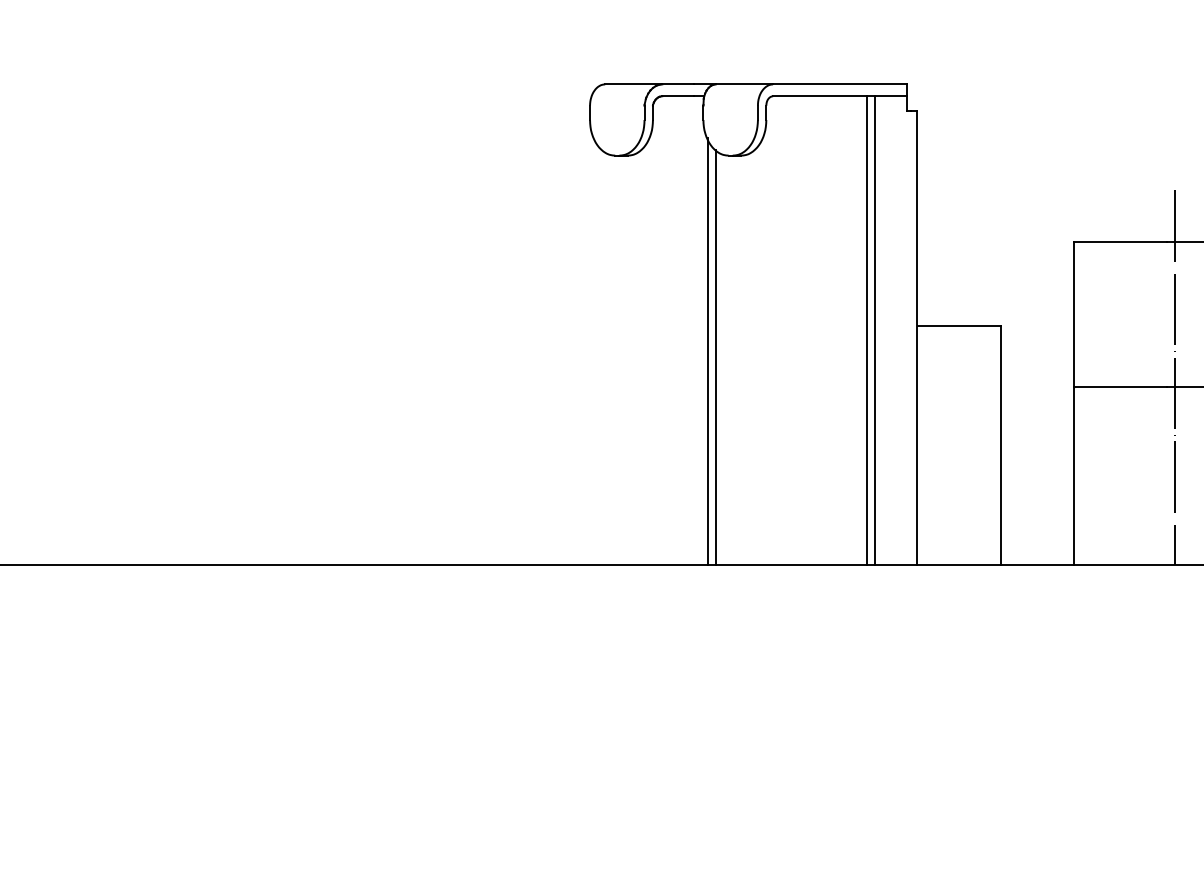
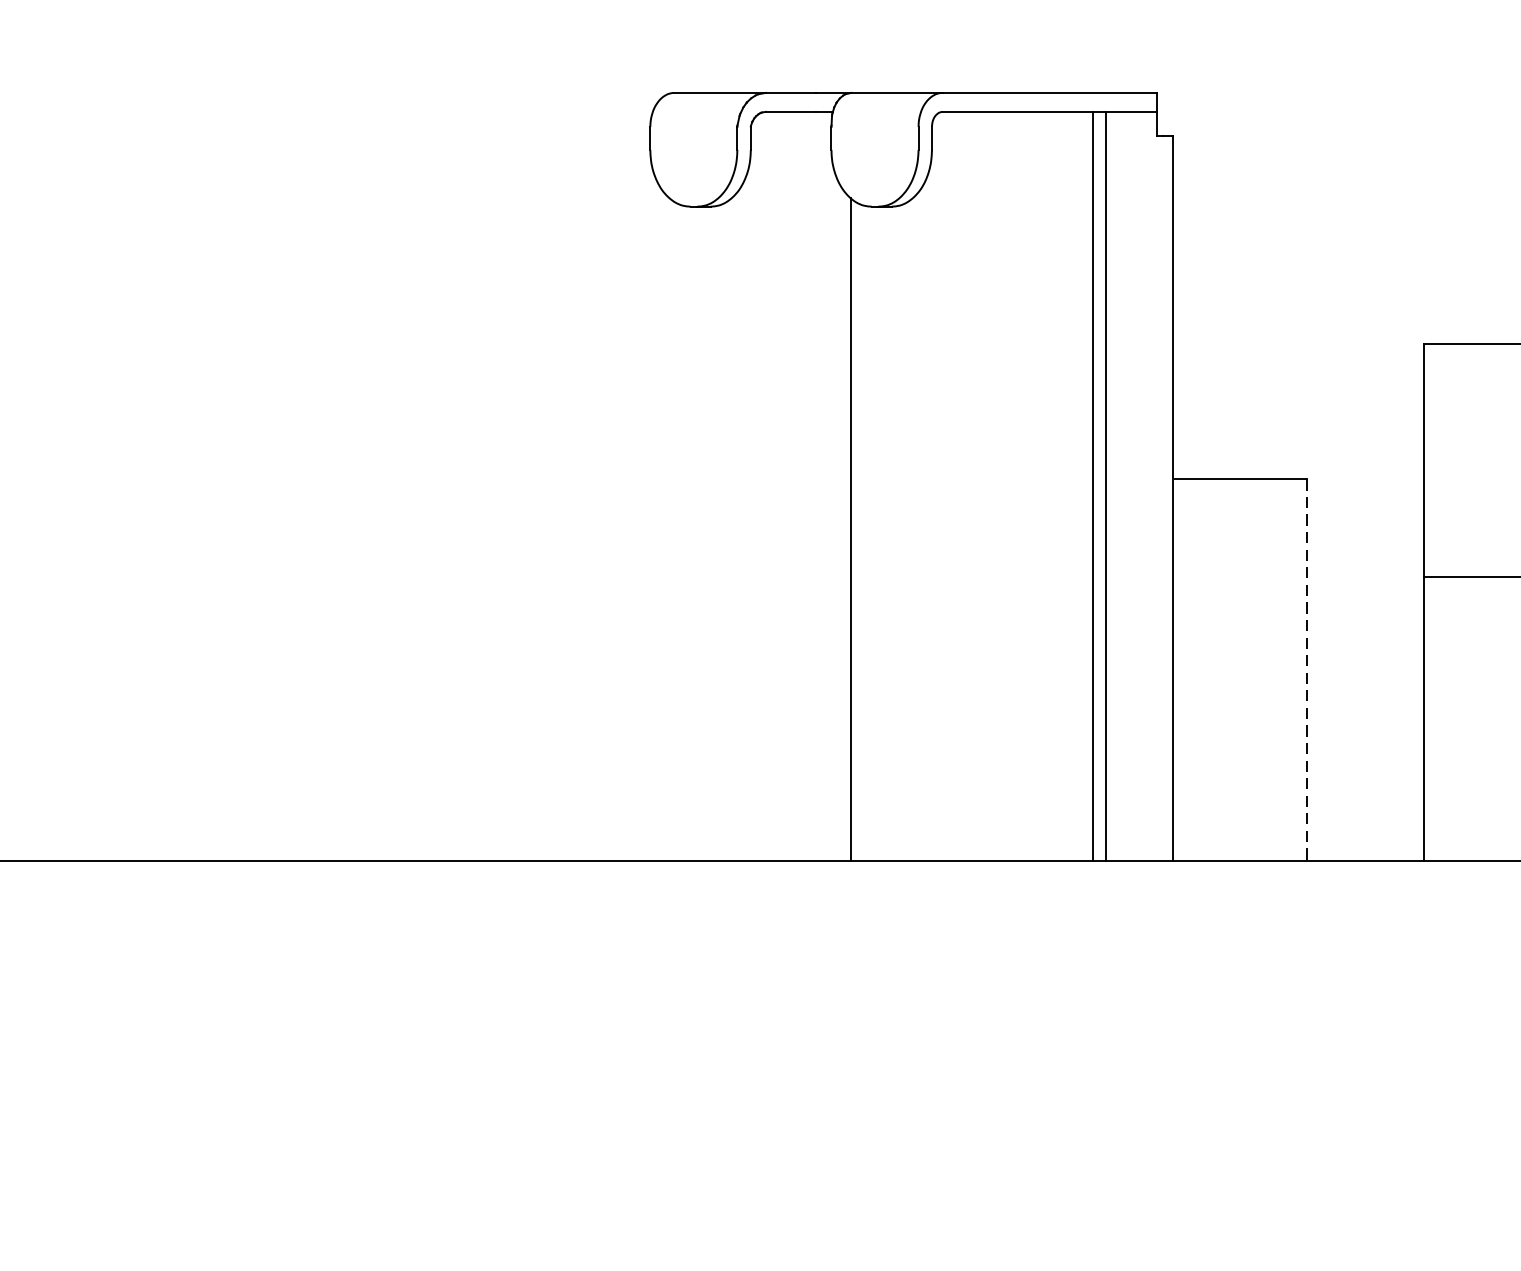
line: (707, 351) -> (837, 519), removed
line: (1001, 446) -> (1307, 671), solid -> dashed

